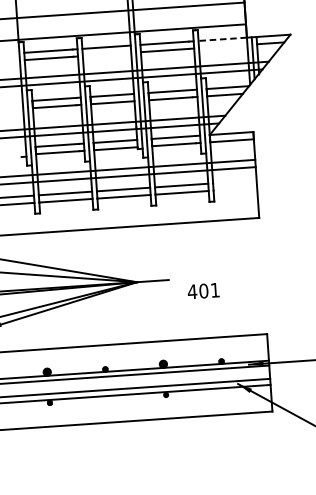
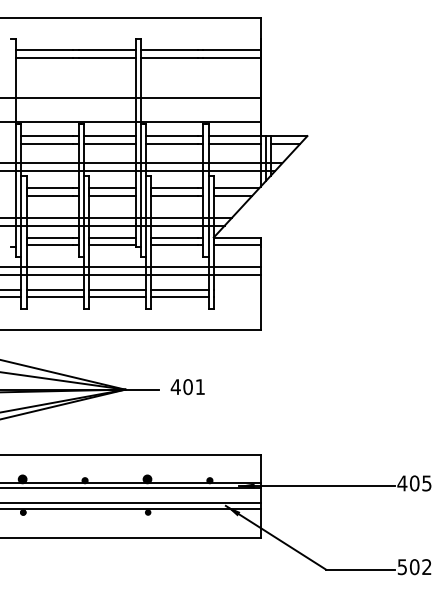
line: (222, 39) -> (234, 136), dashed -> solid
line: (223, 46) -> (234, 143), added
line: (106, 54) -> (109, 143), added
text: (203, 291) -> (187, 387), moved

